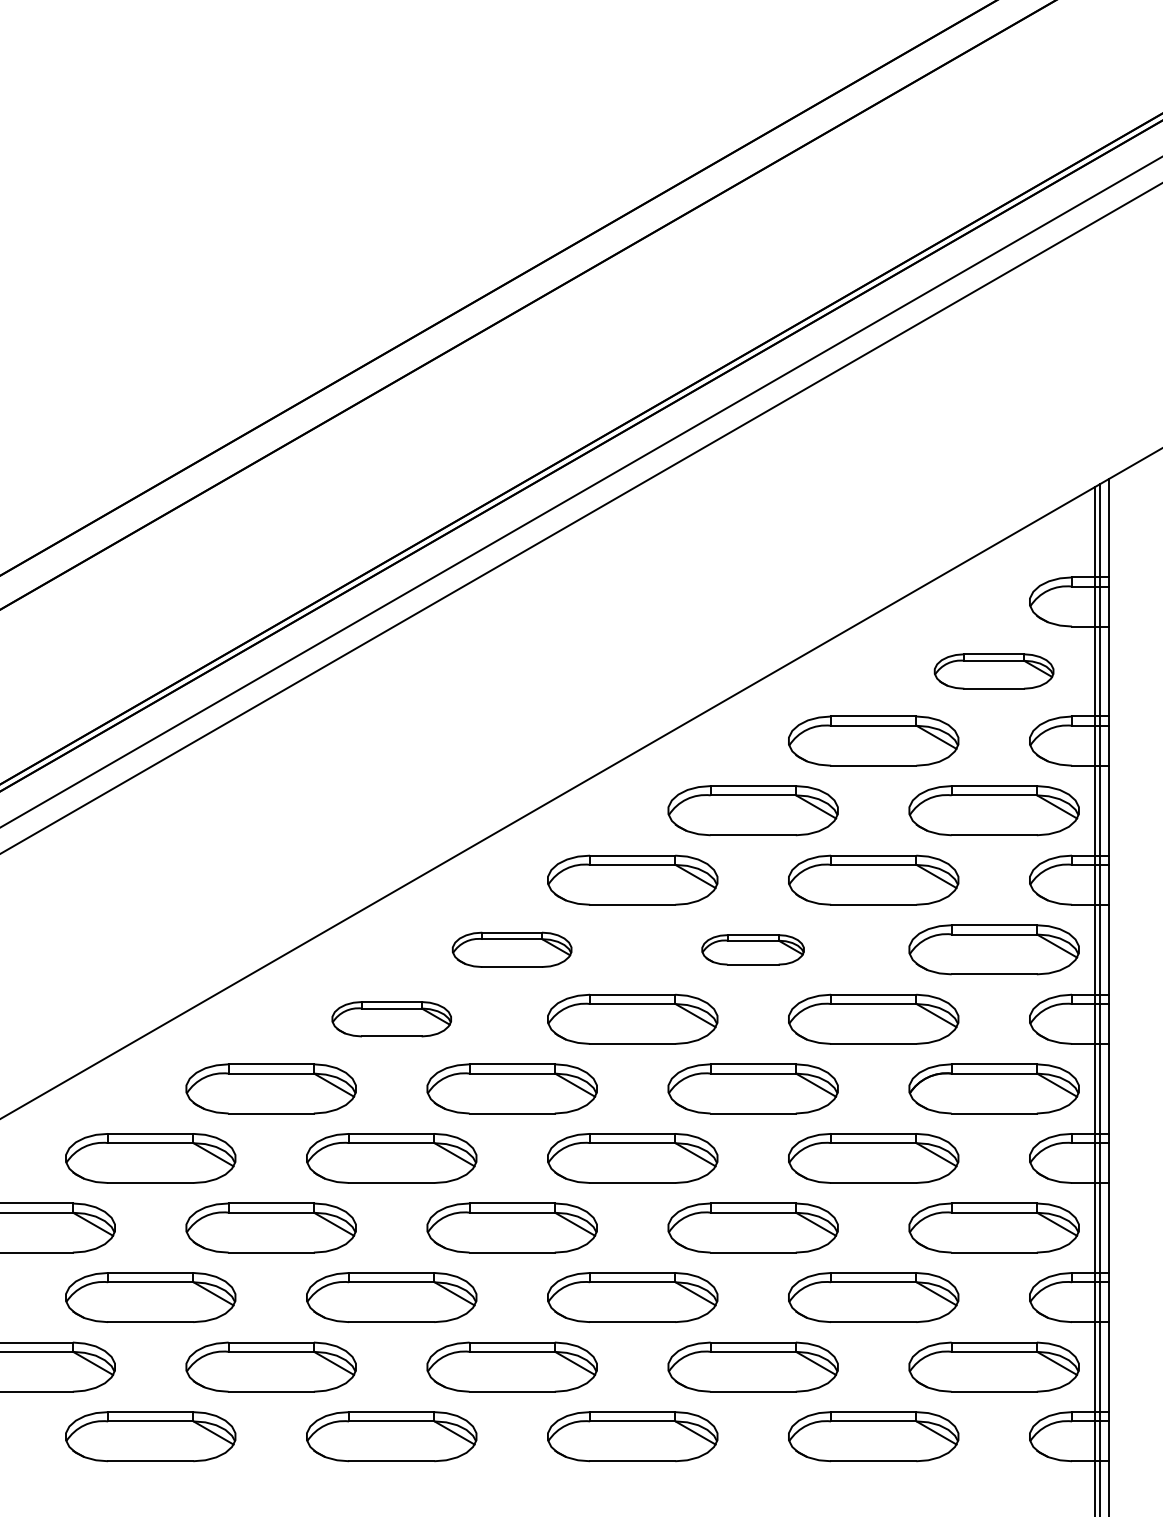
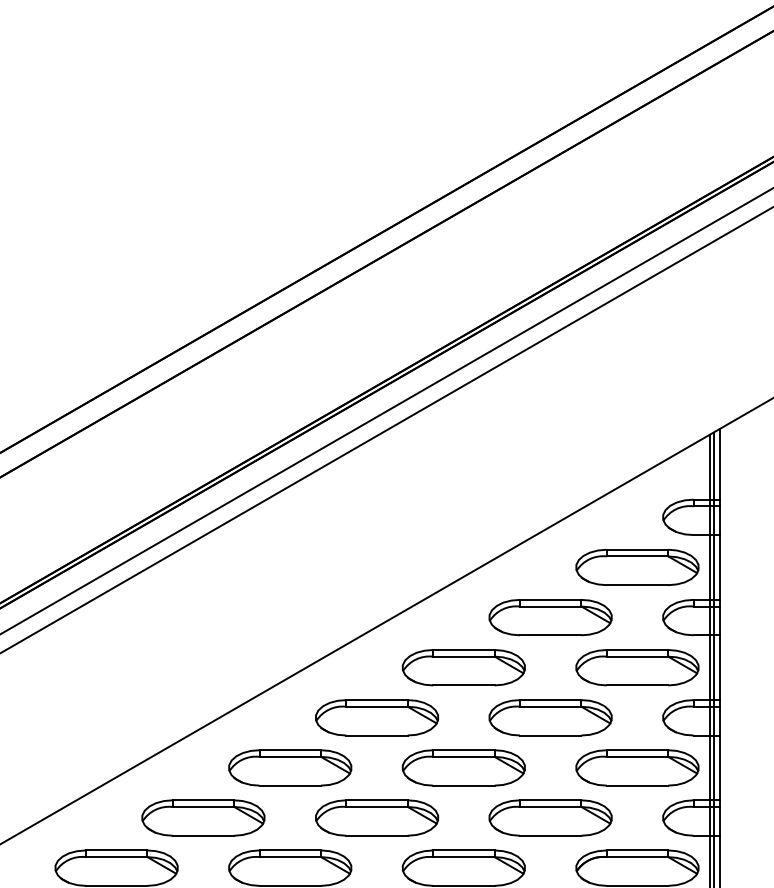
part: (993, 671) -> (636, 567), size x1.43
part: (511, 949) -> (289, 767), size x1.43
part: (752, 949) -> (463, 767), size x1.67
part: (391, 1018) -> (203, 817), size x1.43

